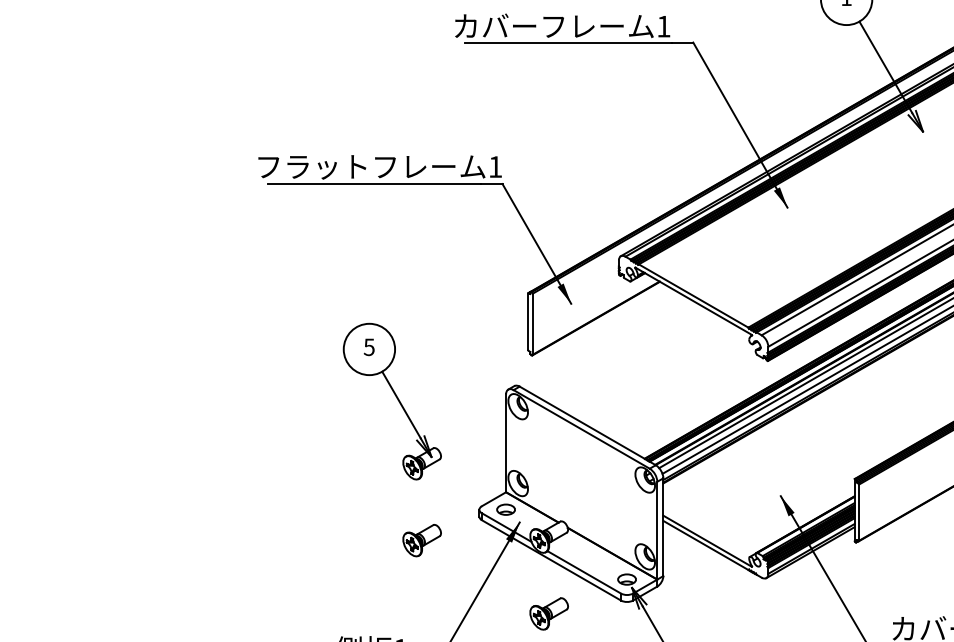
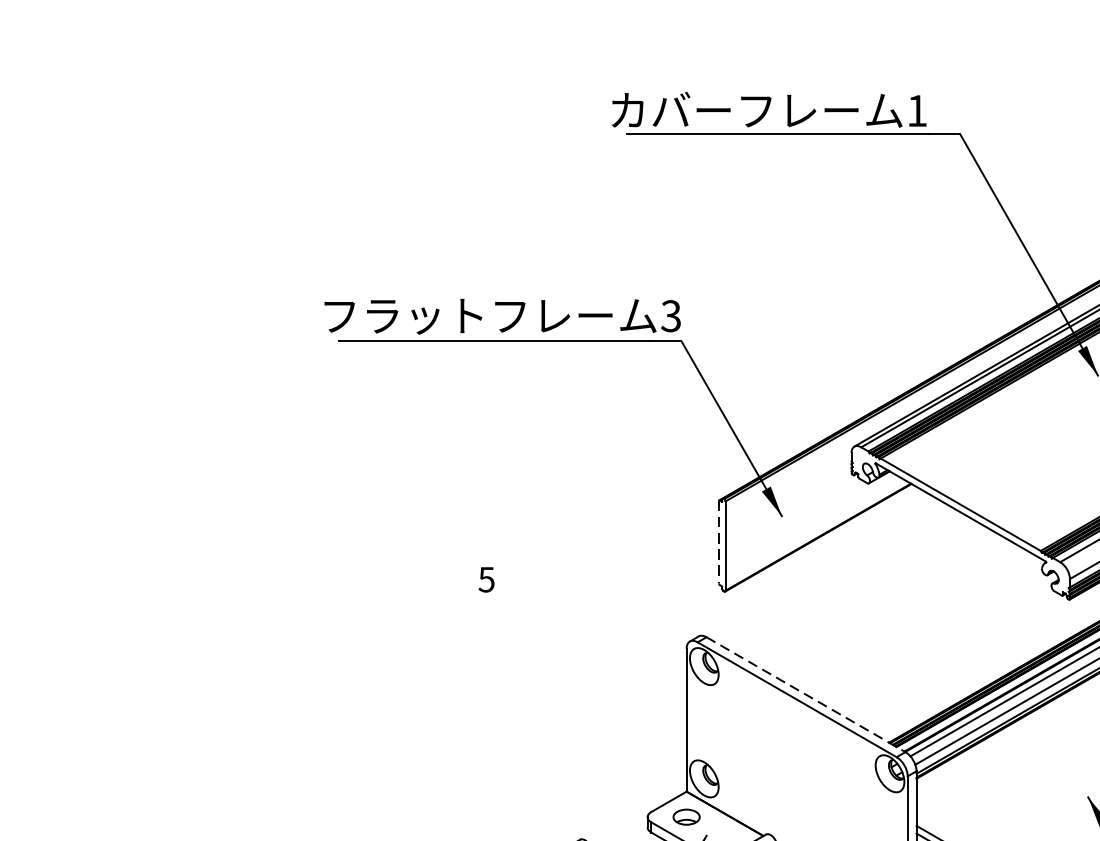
text: (495, 166) -> (671, 315), 1 -> 3
line: (528, 322) -> (719, 543), solid -> dashed
part: (391, 401) -> (519, 658), removed
line: (587, 425) -> (805, 694), solid -> dashed

